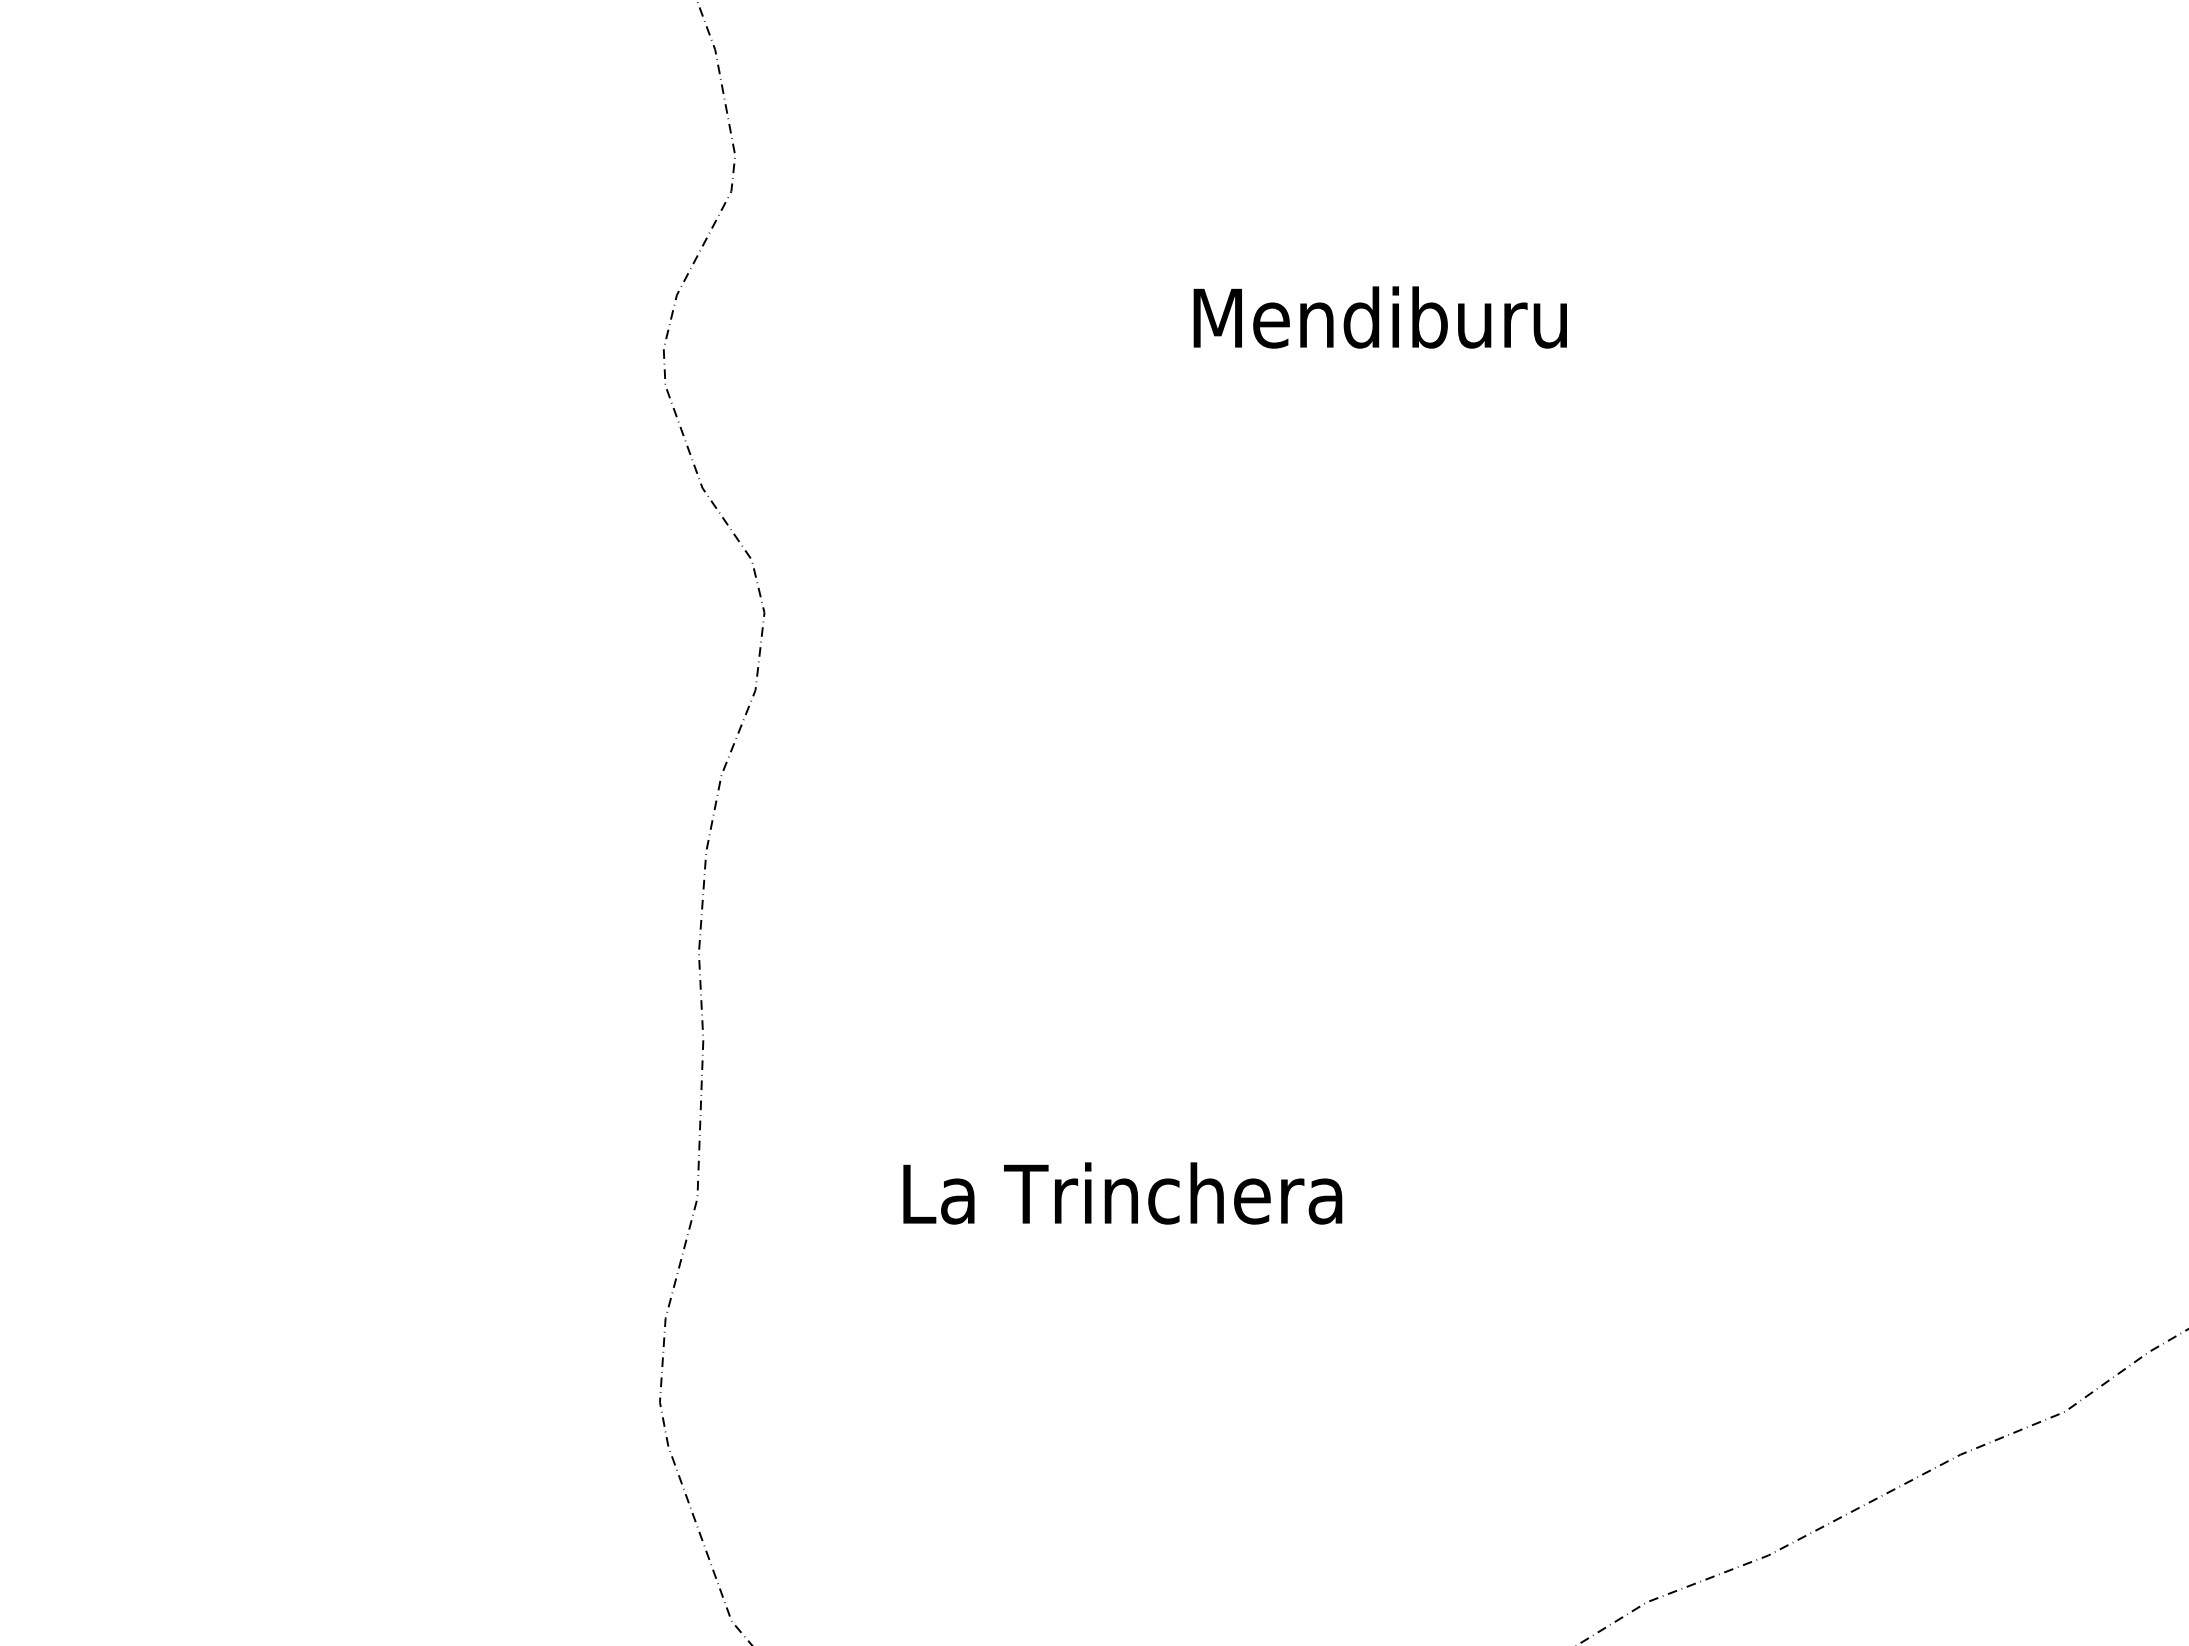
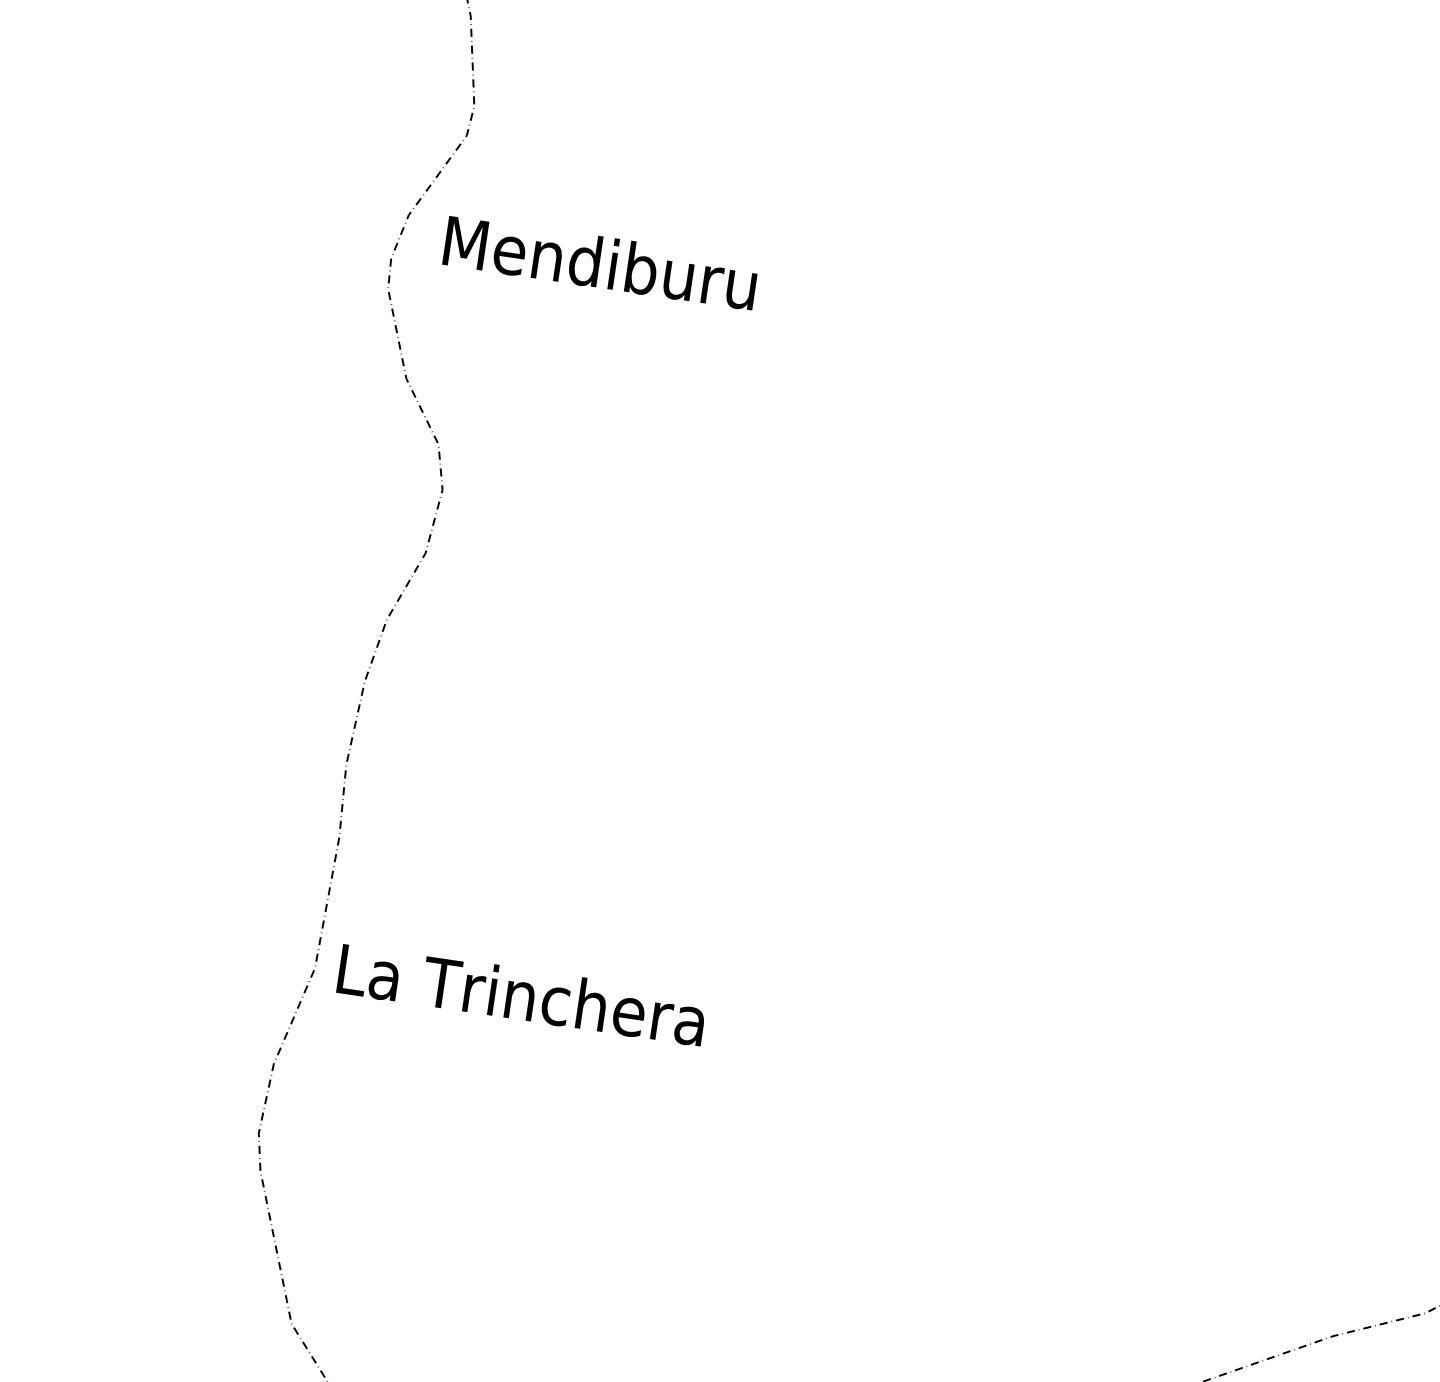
text: (1379, 317) -> (600, 262), moved
text: (1122, 1193) -> (521, 994), moved

